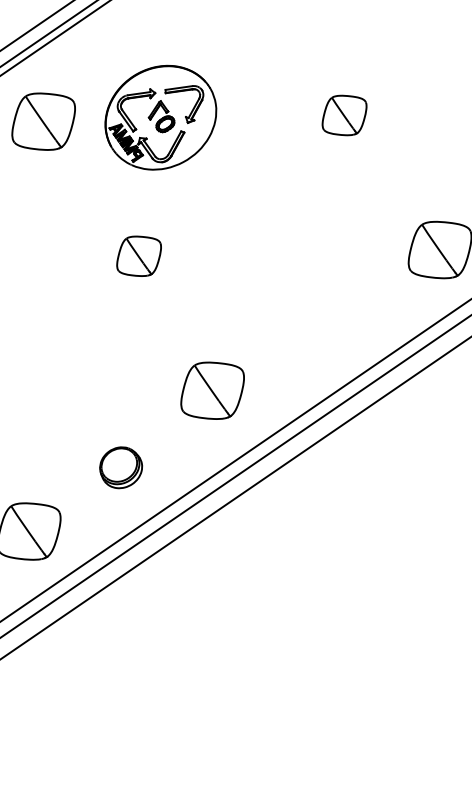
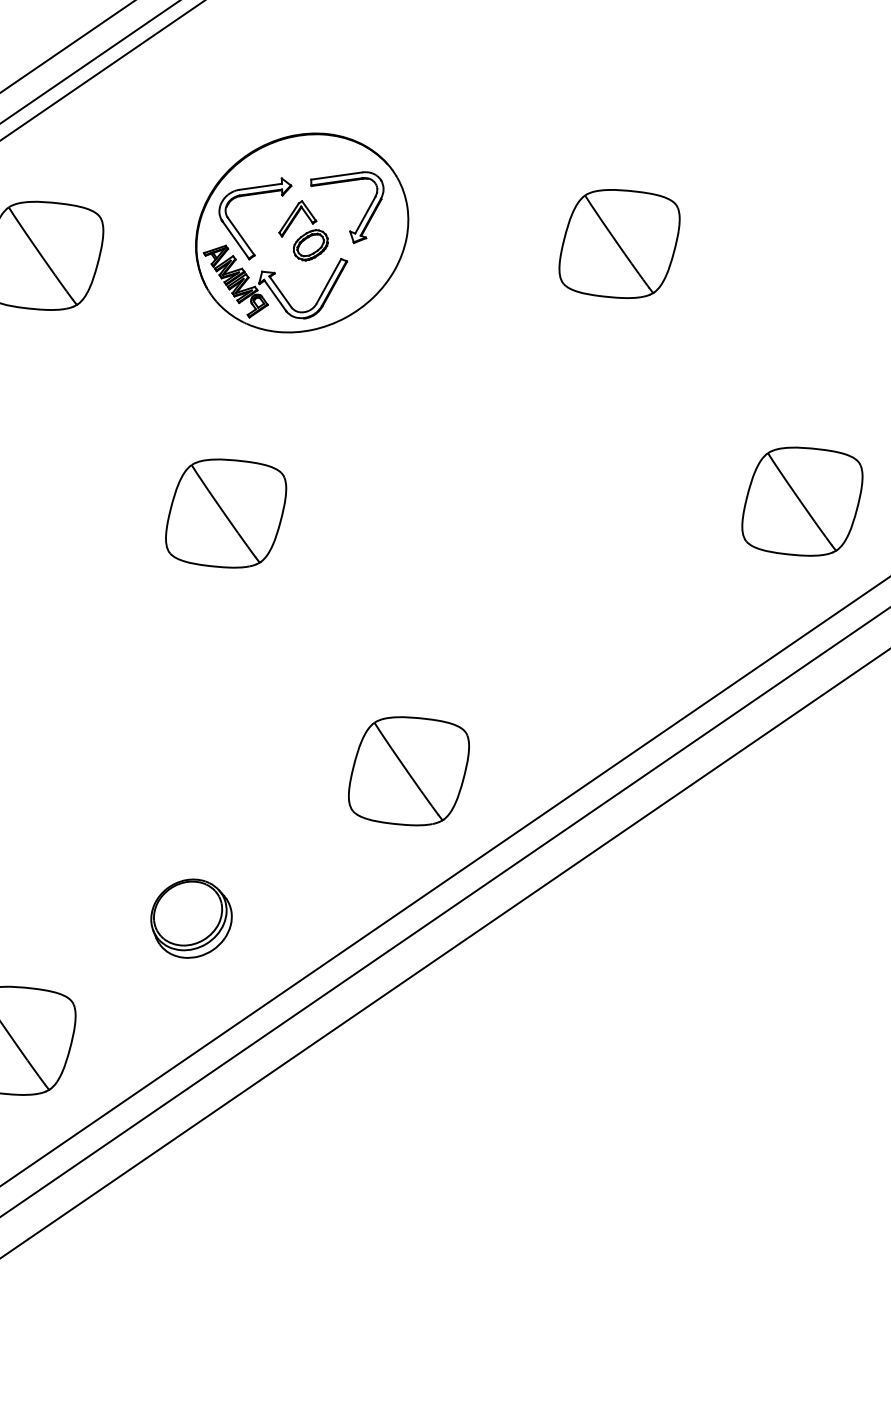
part: (344, 115) -> (619, 243), size x1.43
part: (160, 117) -> (301, 232), moved
part: (138, 256) -> (224, 514), size x1.43
part: (212, 390) -> (408, 770), moved

